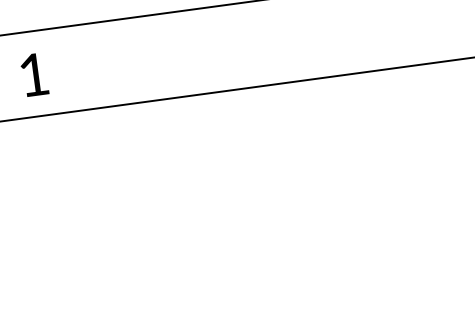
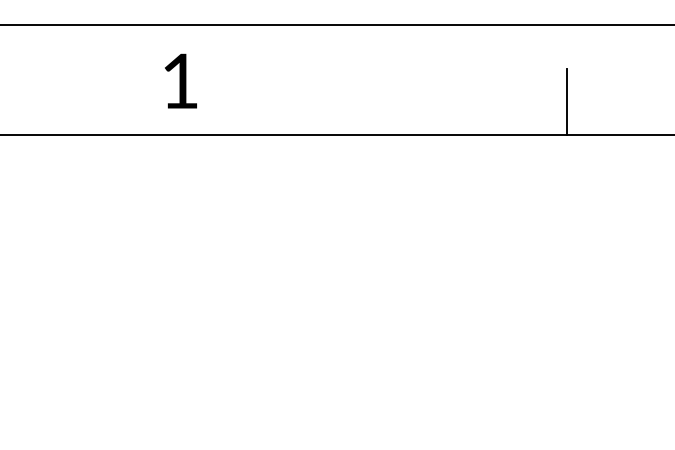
line: (400, 41) -> (566, 102), added
text: (34, 74) -> (180, 80), moved

